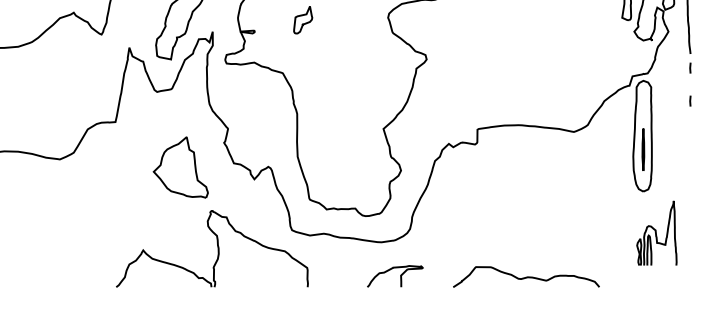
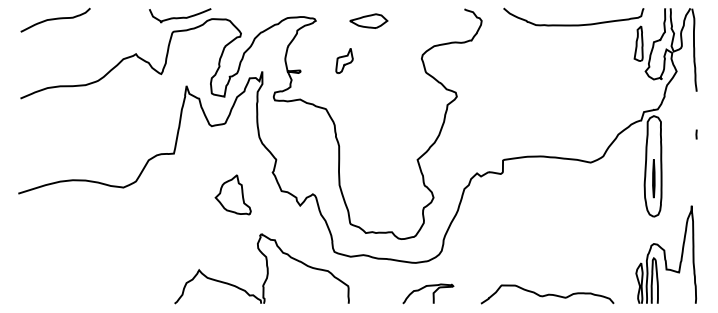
line: (690, 68) -> (696, 104), removed
part: (179, 167) -> (232, 194), size x0.71
part: (656, 233) -> (665, 254), size x1.67

